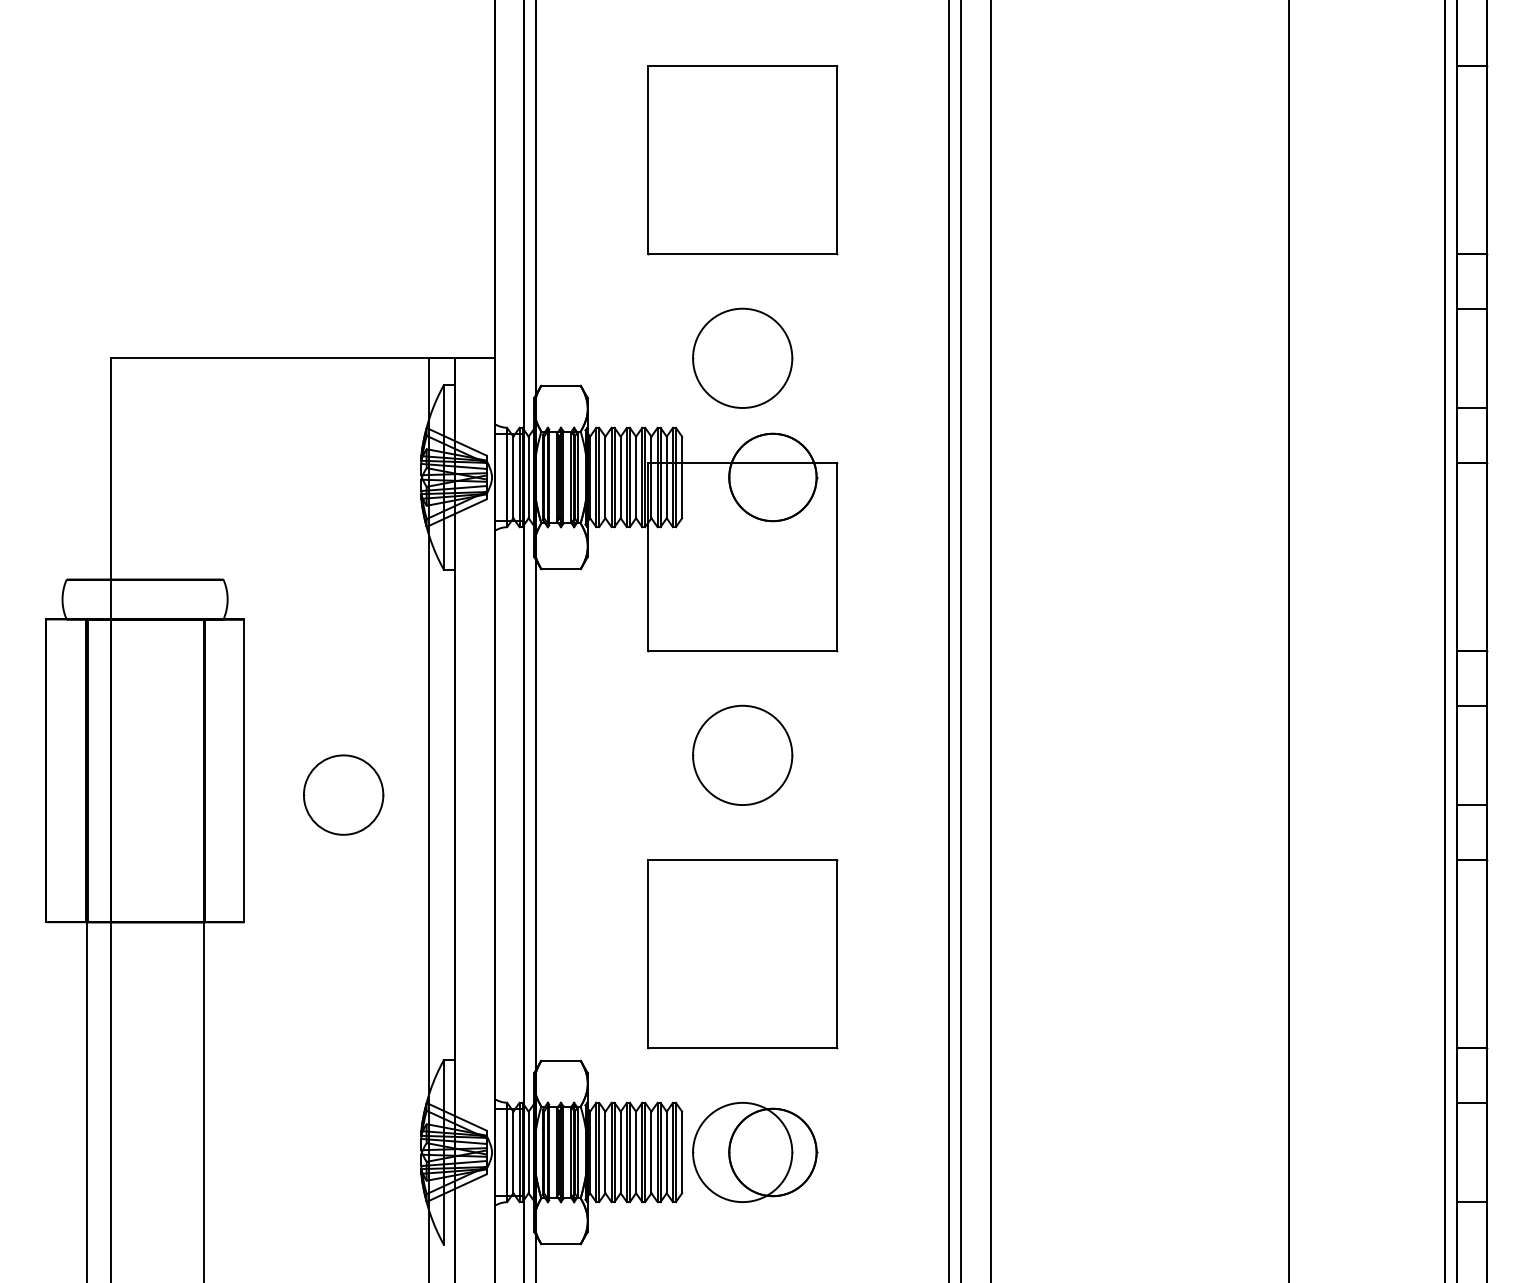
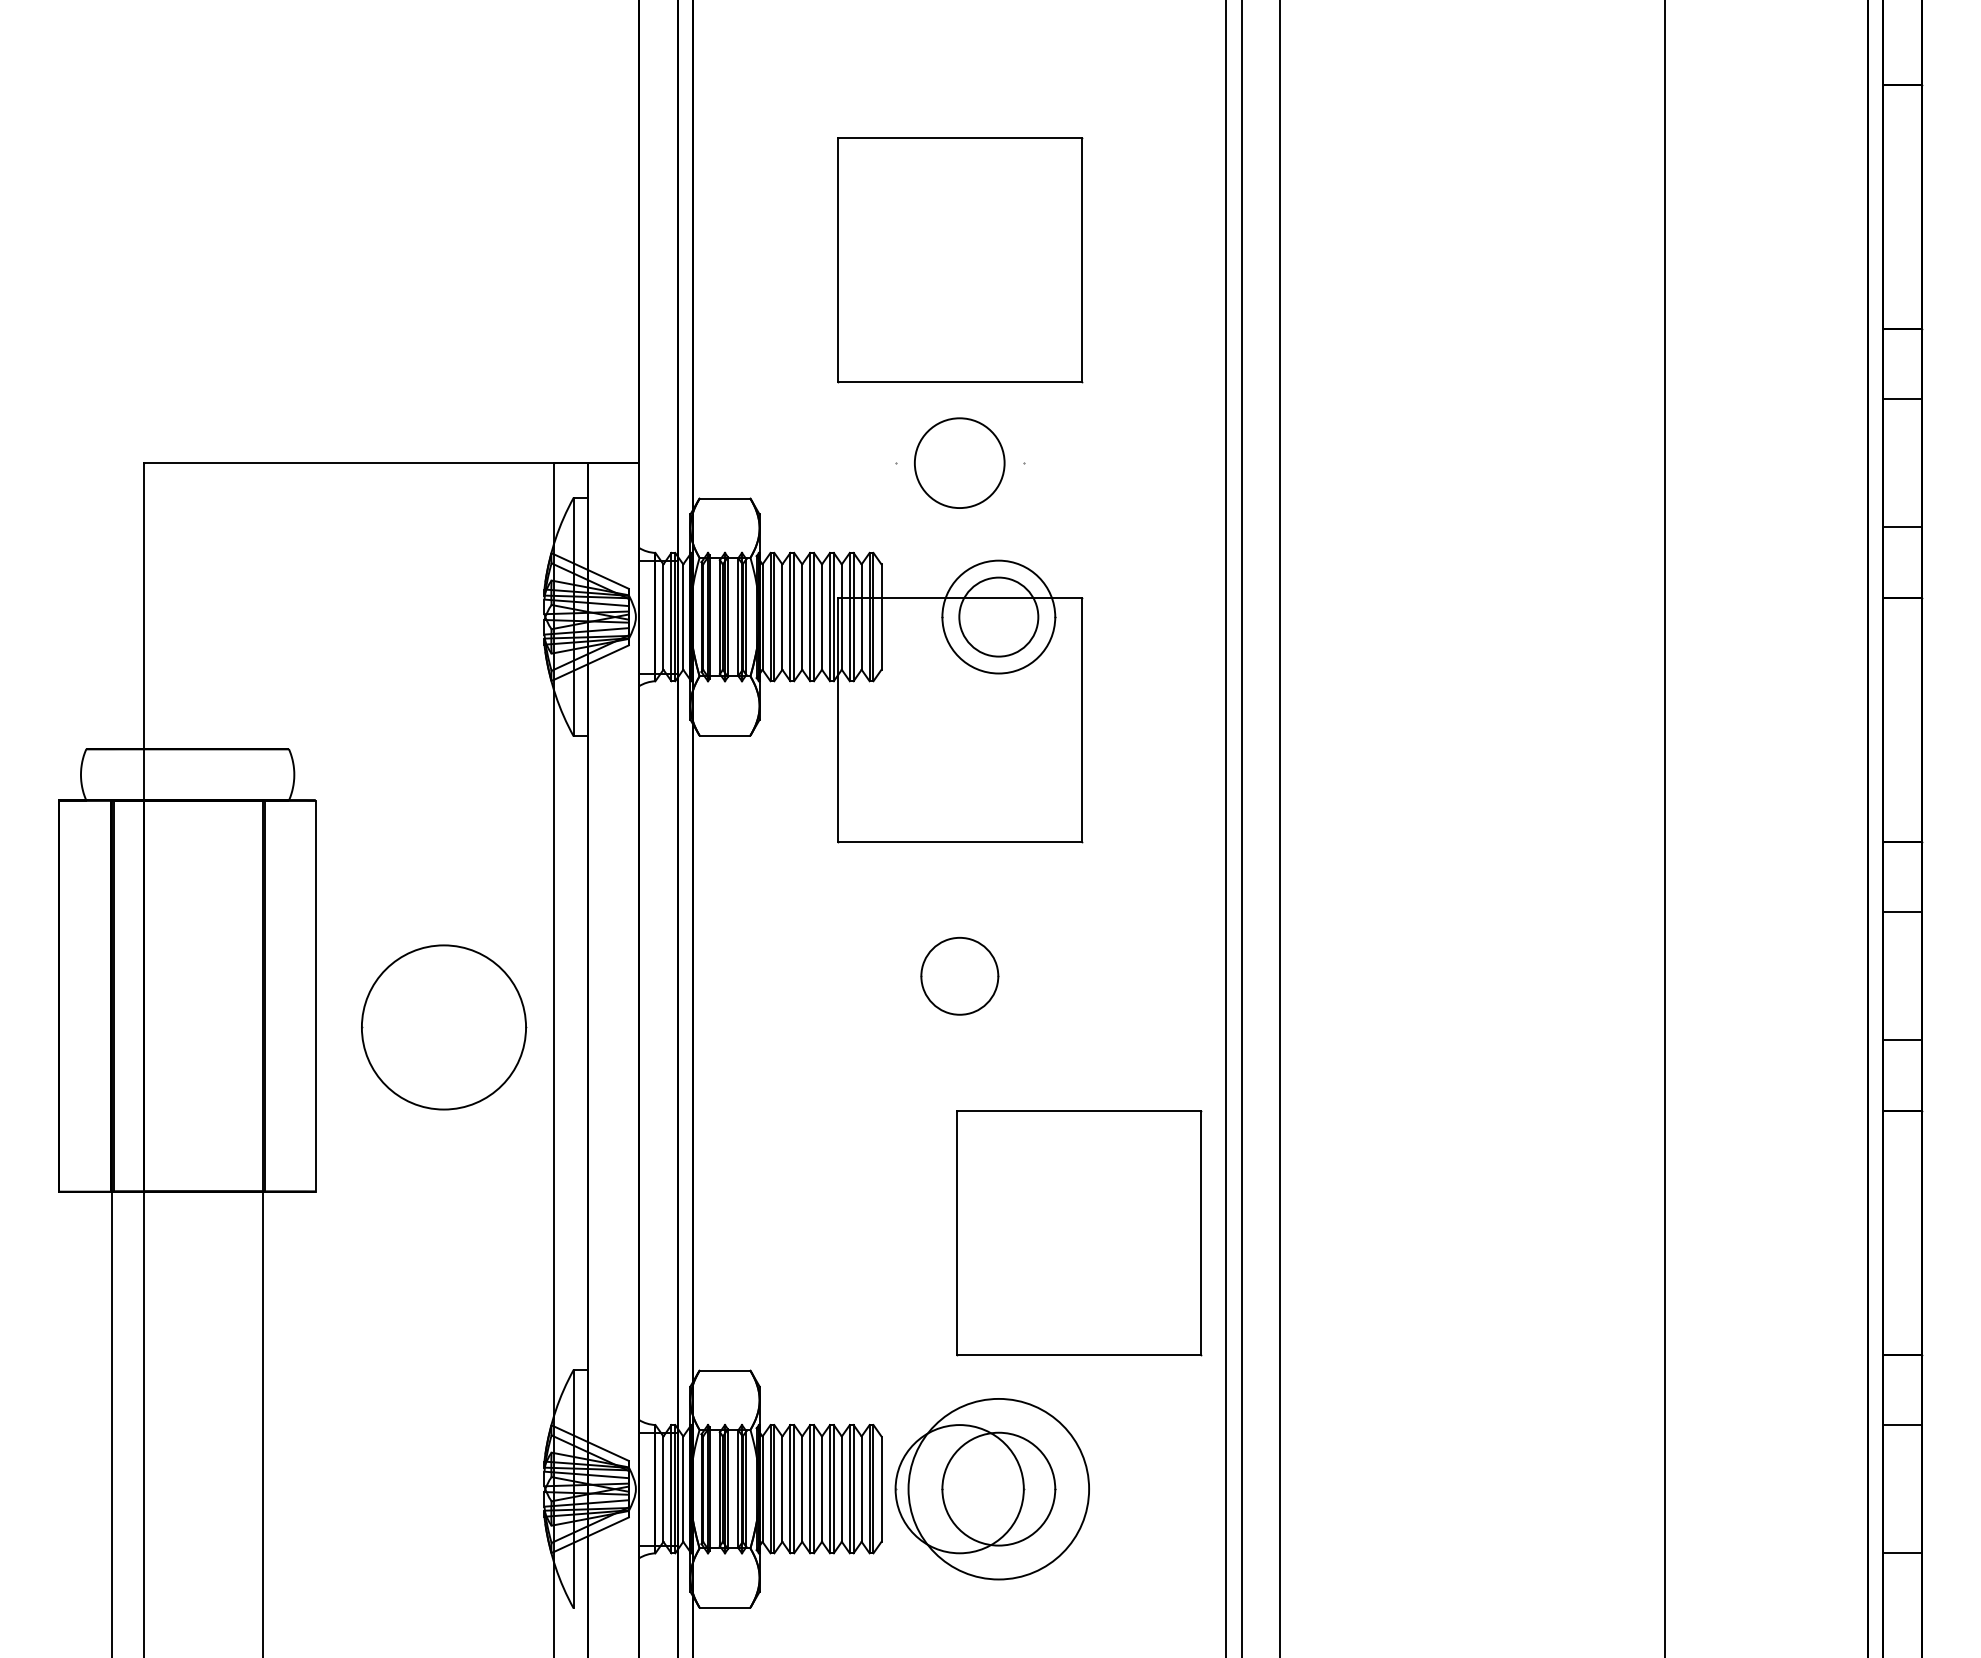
part: (743, 160) -> (960, 260), moved
circle: (742, 358) -> (959, 463), size x0.7
circle: (772, 477) -> (998, 616), size x0.7
part: (742, 755) -> (959, 976), size x0.6
circle: (343, 795) -> (444, 1027), size x1.6
part: (743, 954) -> (1079, 1233), moved
circle: (772, 1151) -> (998, 1488), size x1.6

